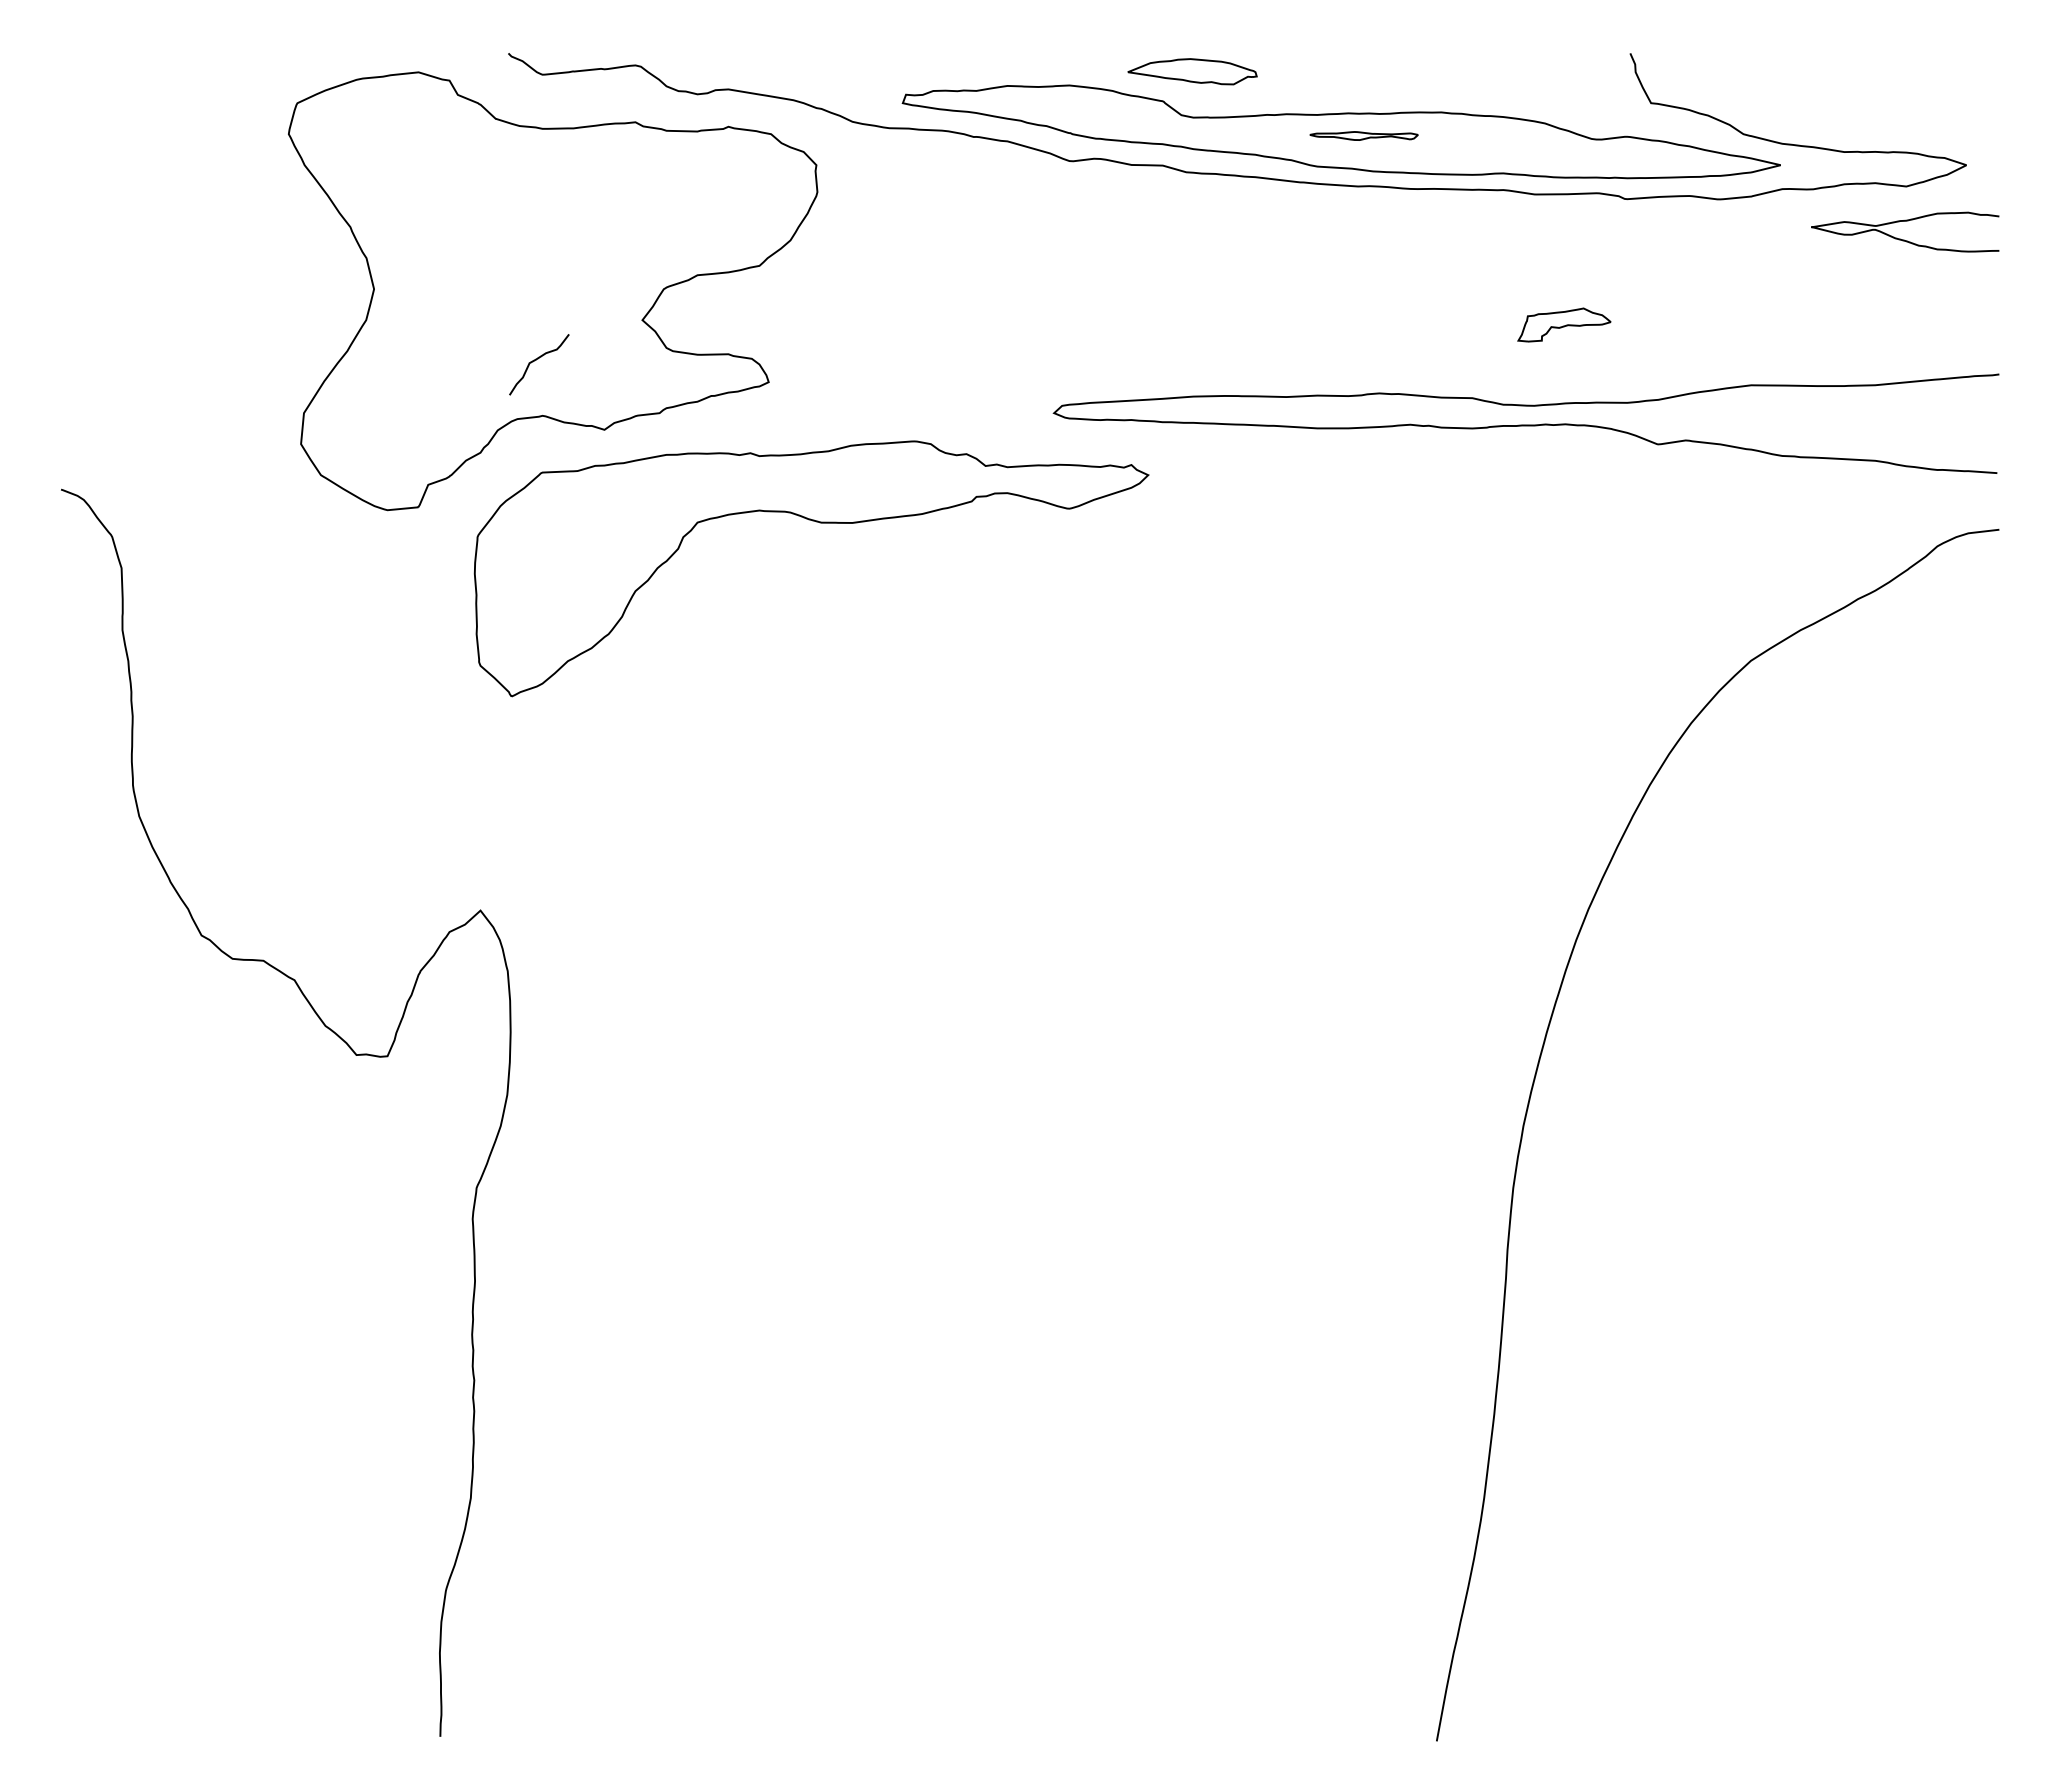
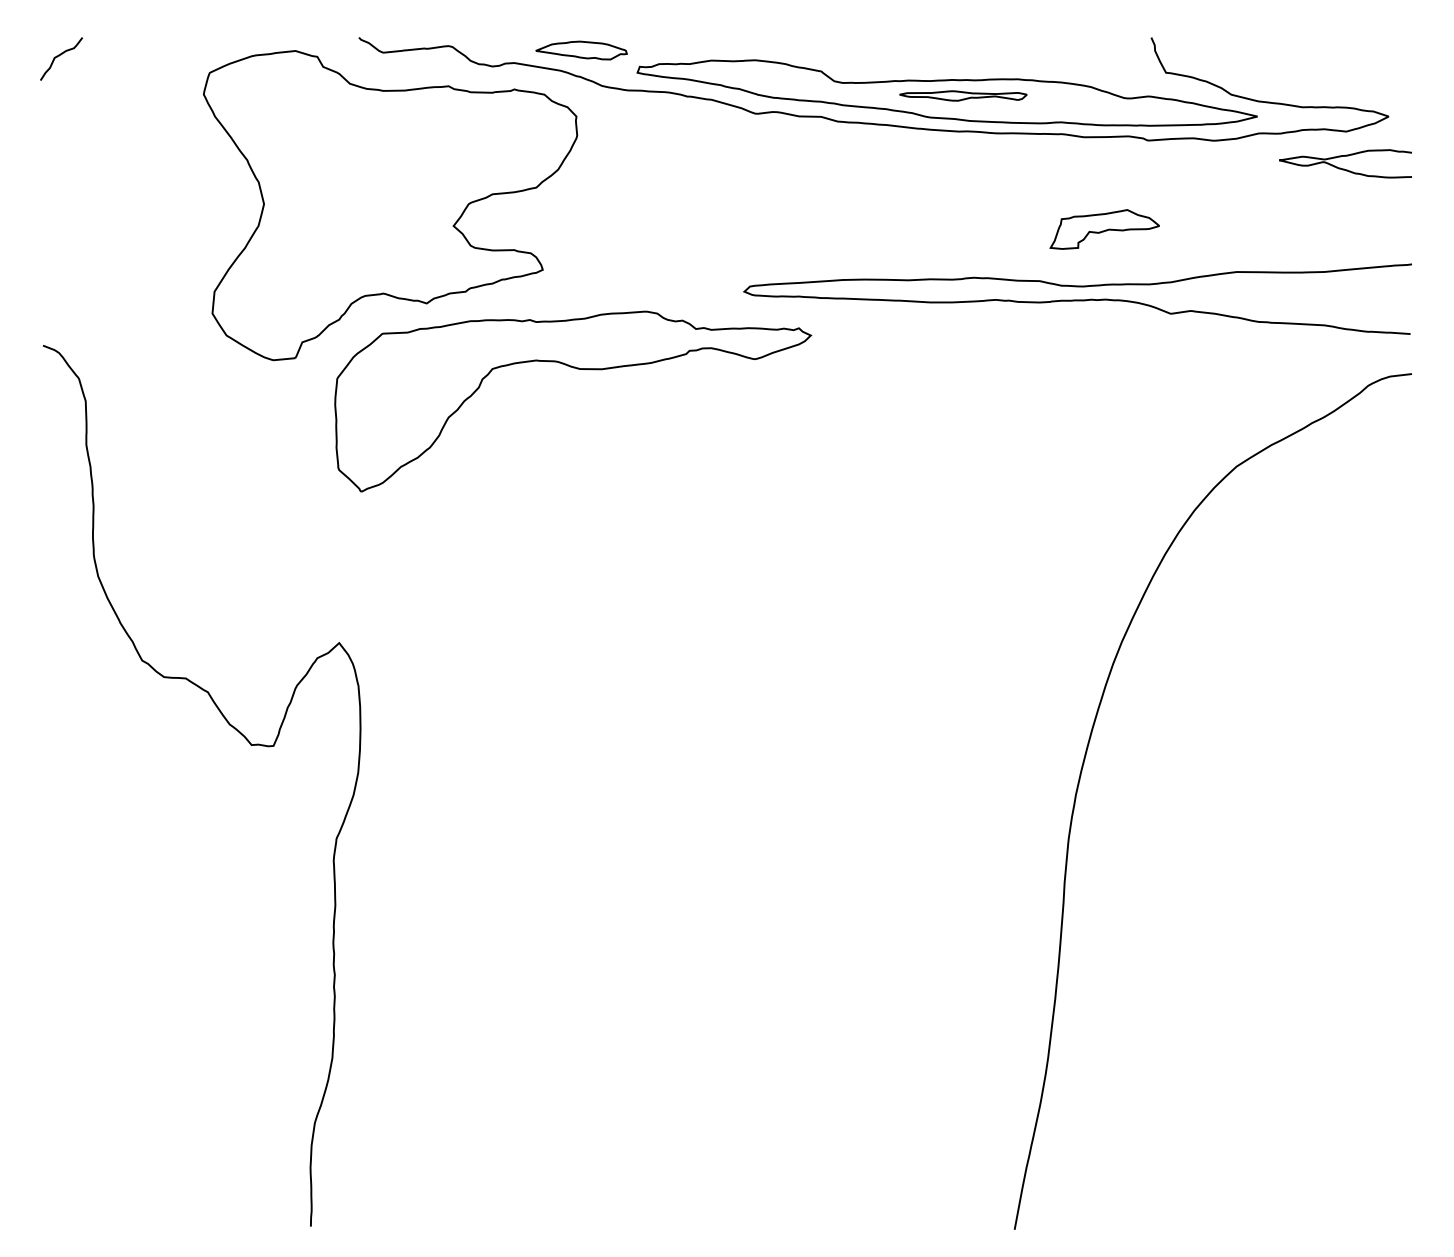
part: (1192, 71) -> (581, 50), moved
part: (1363, 135) -> (962, 95), size x1.67
part: (1564, 324) -> (1104, 229), size x1.67
curve: (536, 360) -> (59, 56), moved

